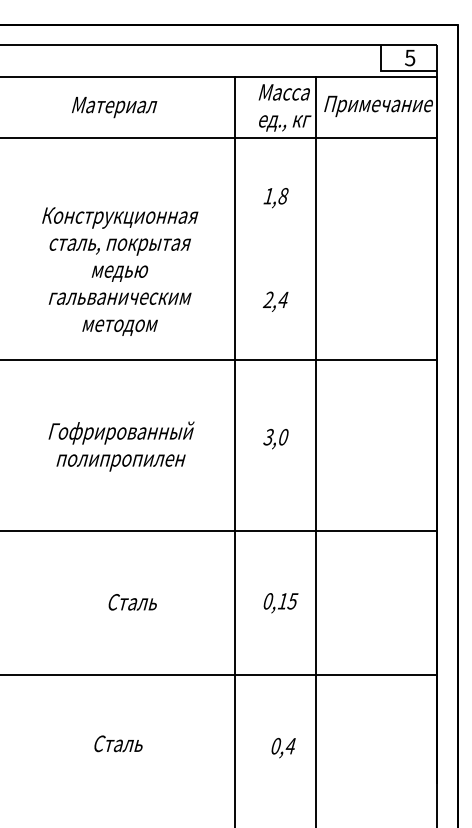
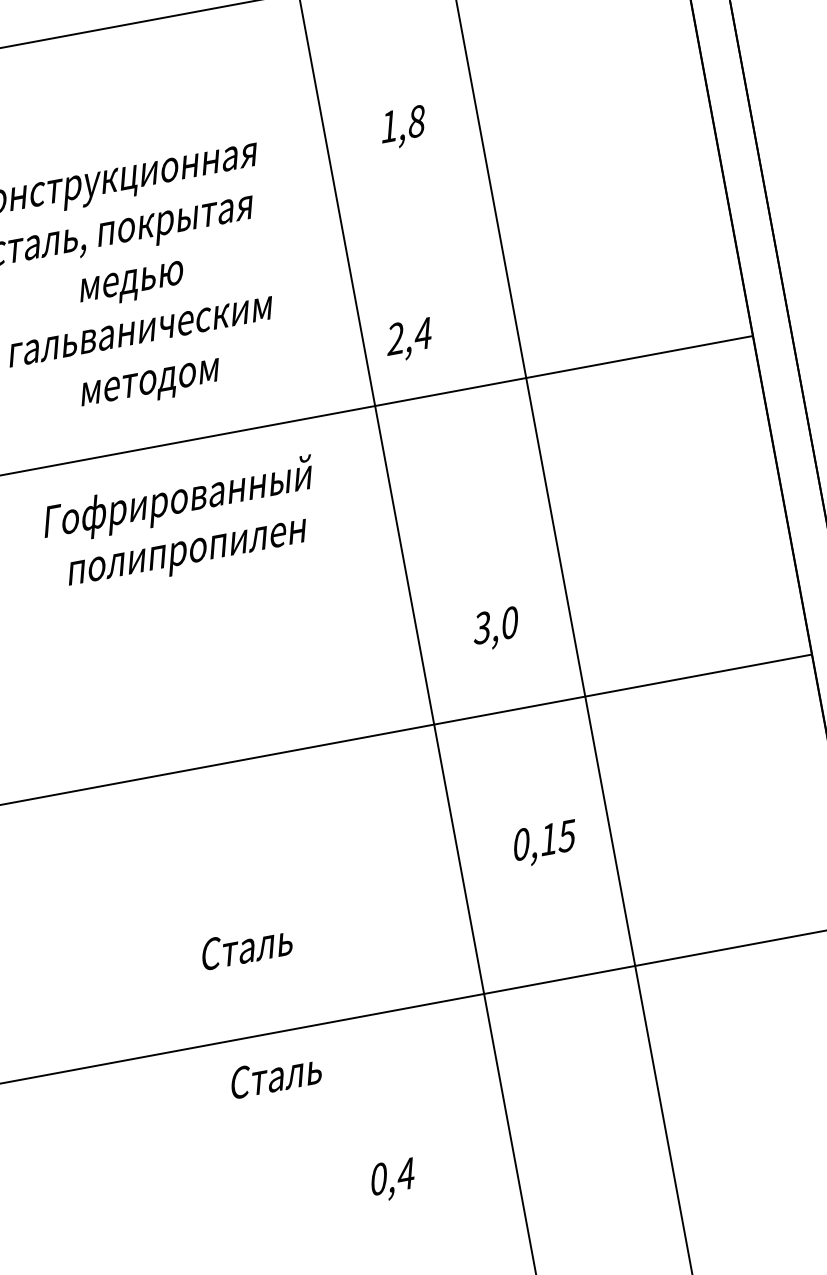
text: (275, 198) -> (402, 128), moved
text: (275, 301) -> (408, 339), moved
text: (275, 439) -> (495, 629), moved
text: (121, 446) -> (183, 525), moved
text: (132, 602) -> (246, 947), moved
text: (118, 743) -> (275, 1075), moved
text: (283, 748) -> (393, 1180), moved

